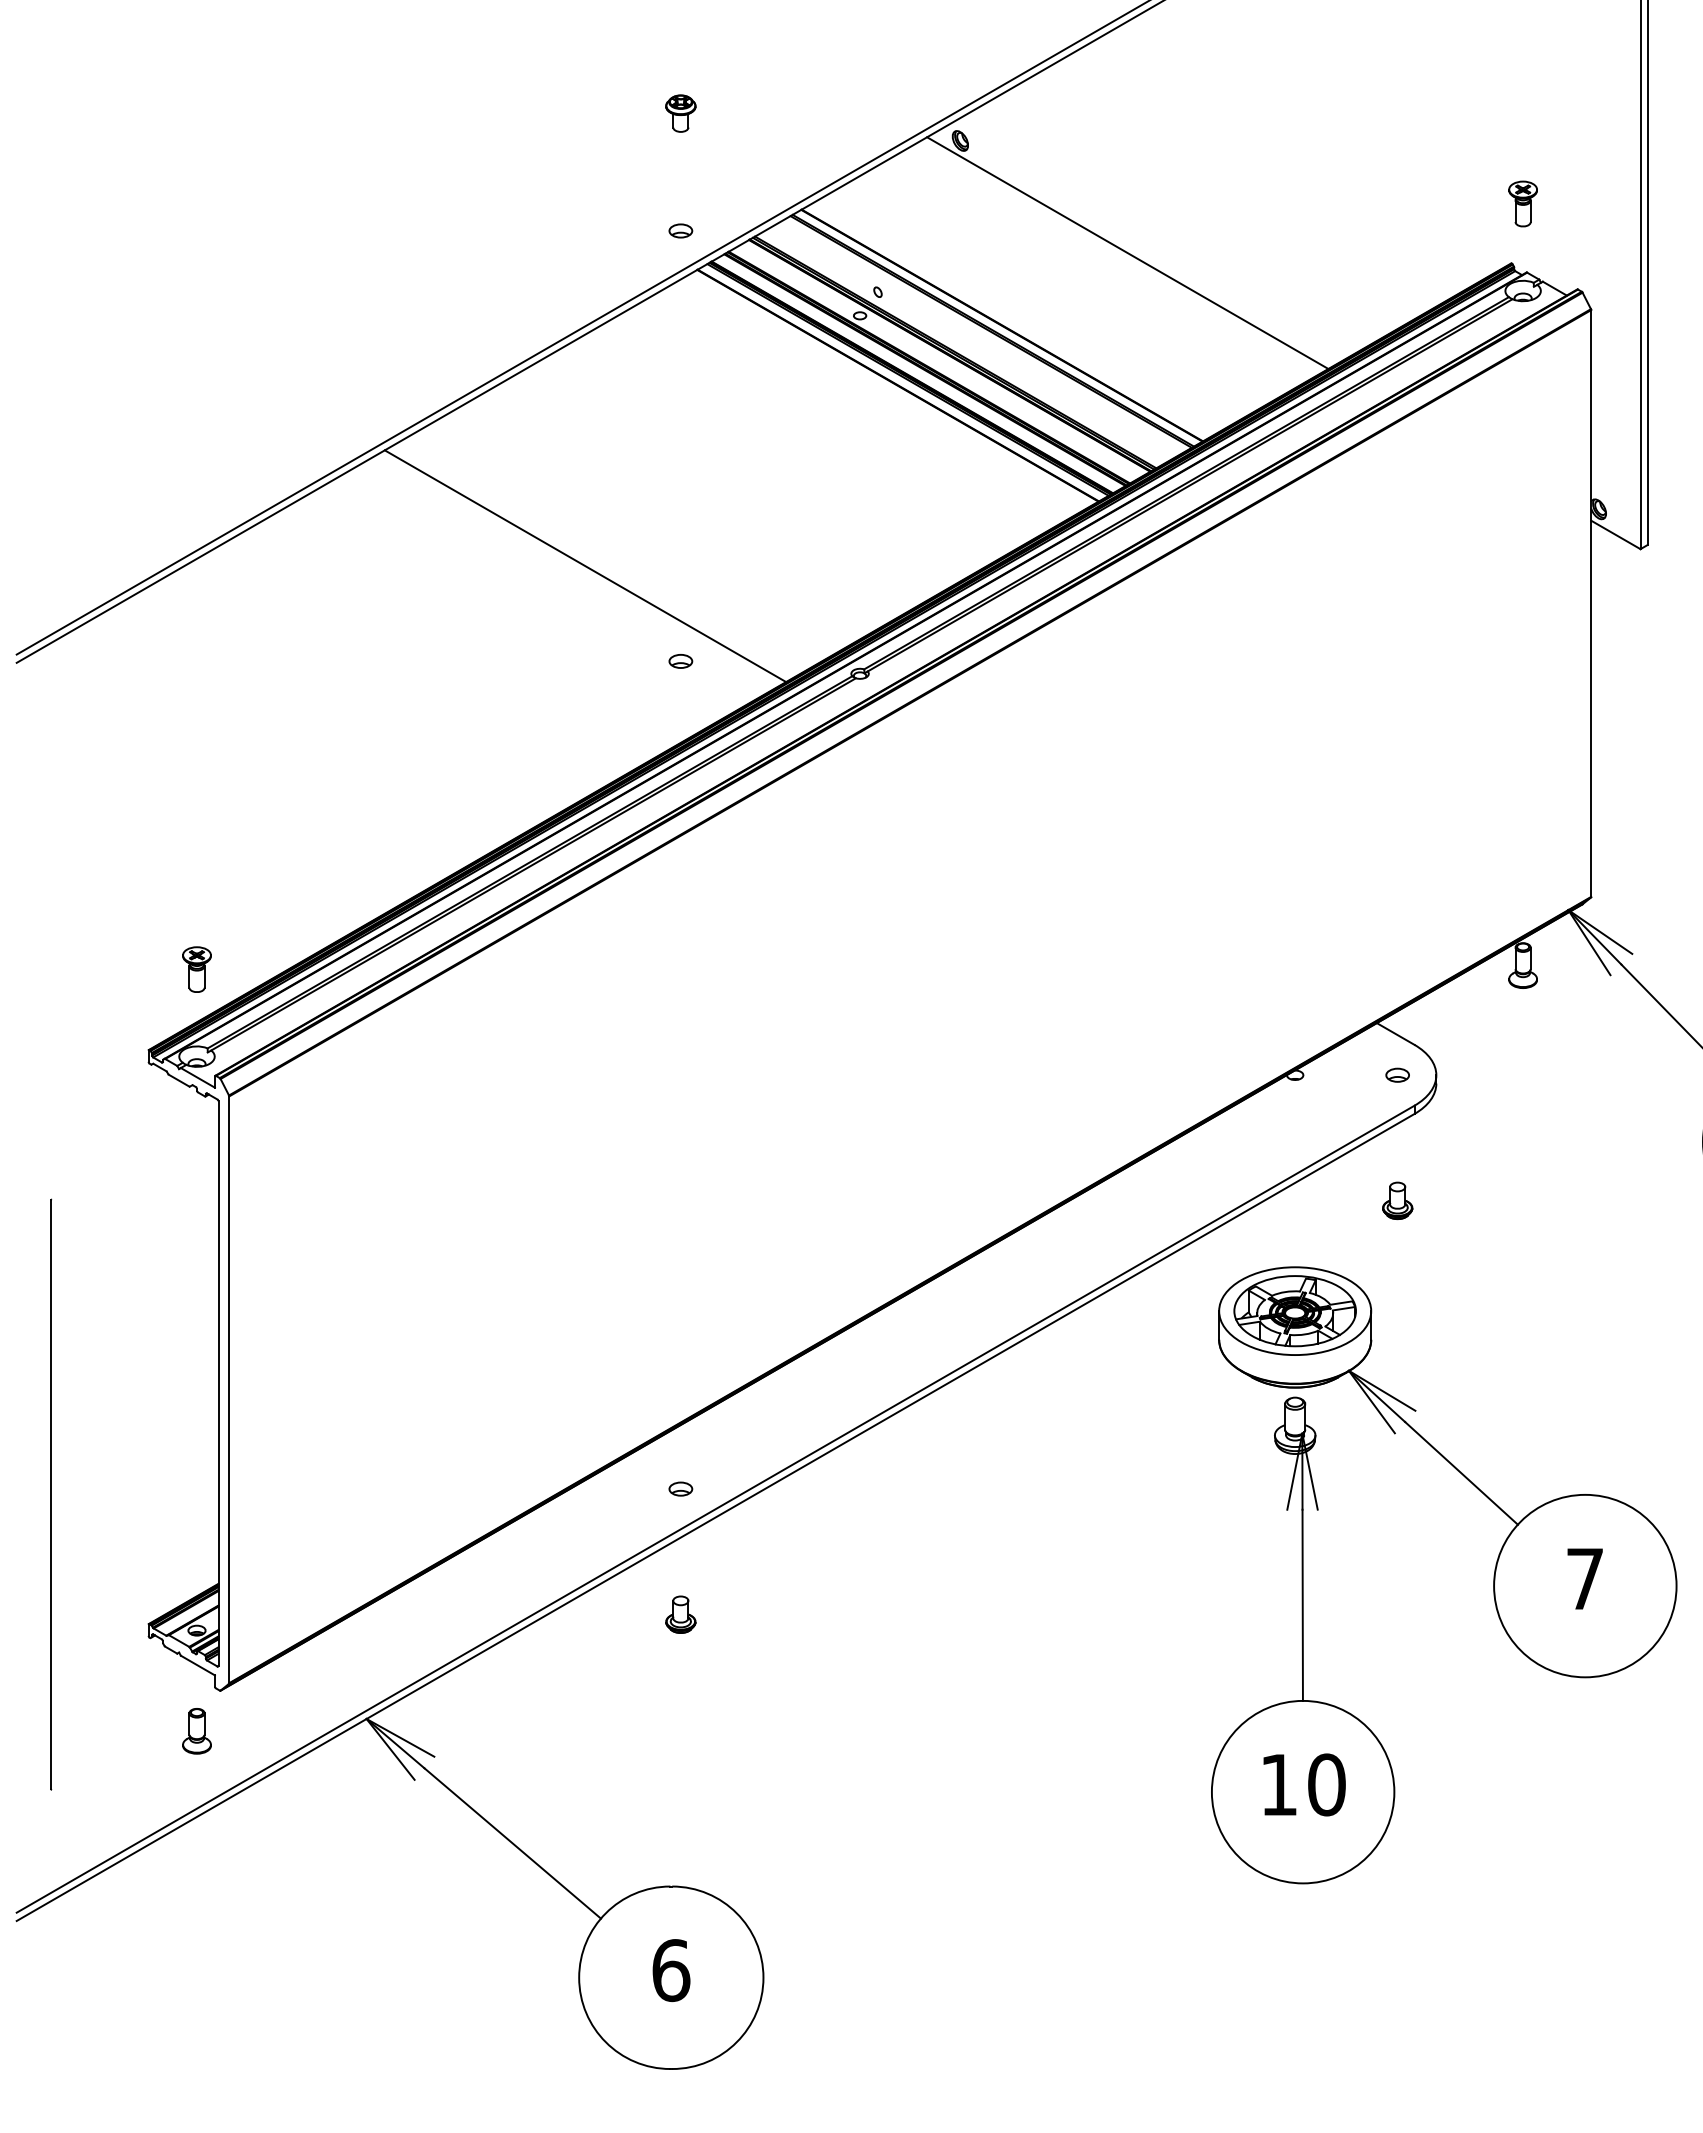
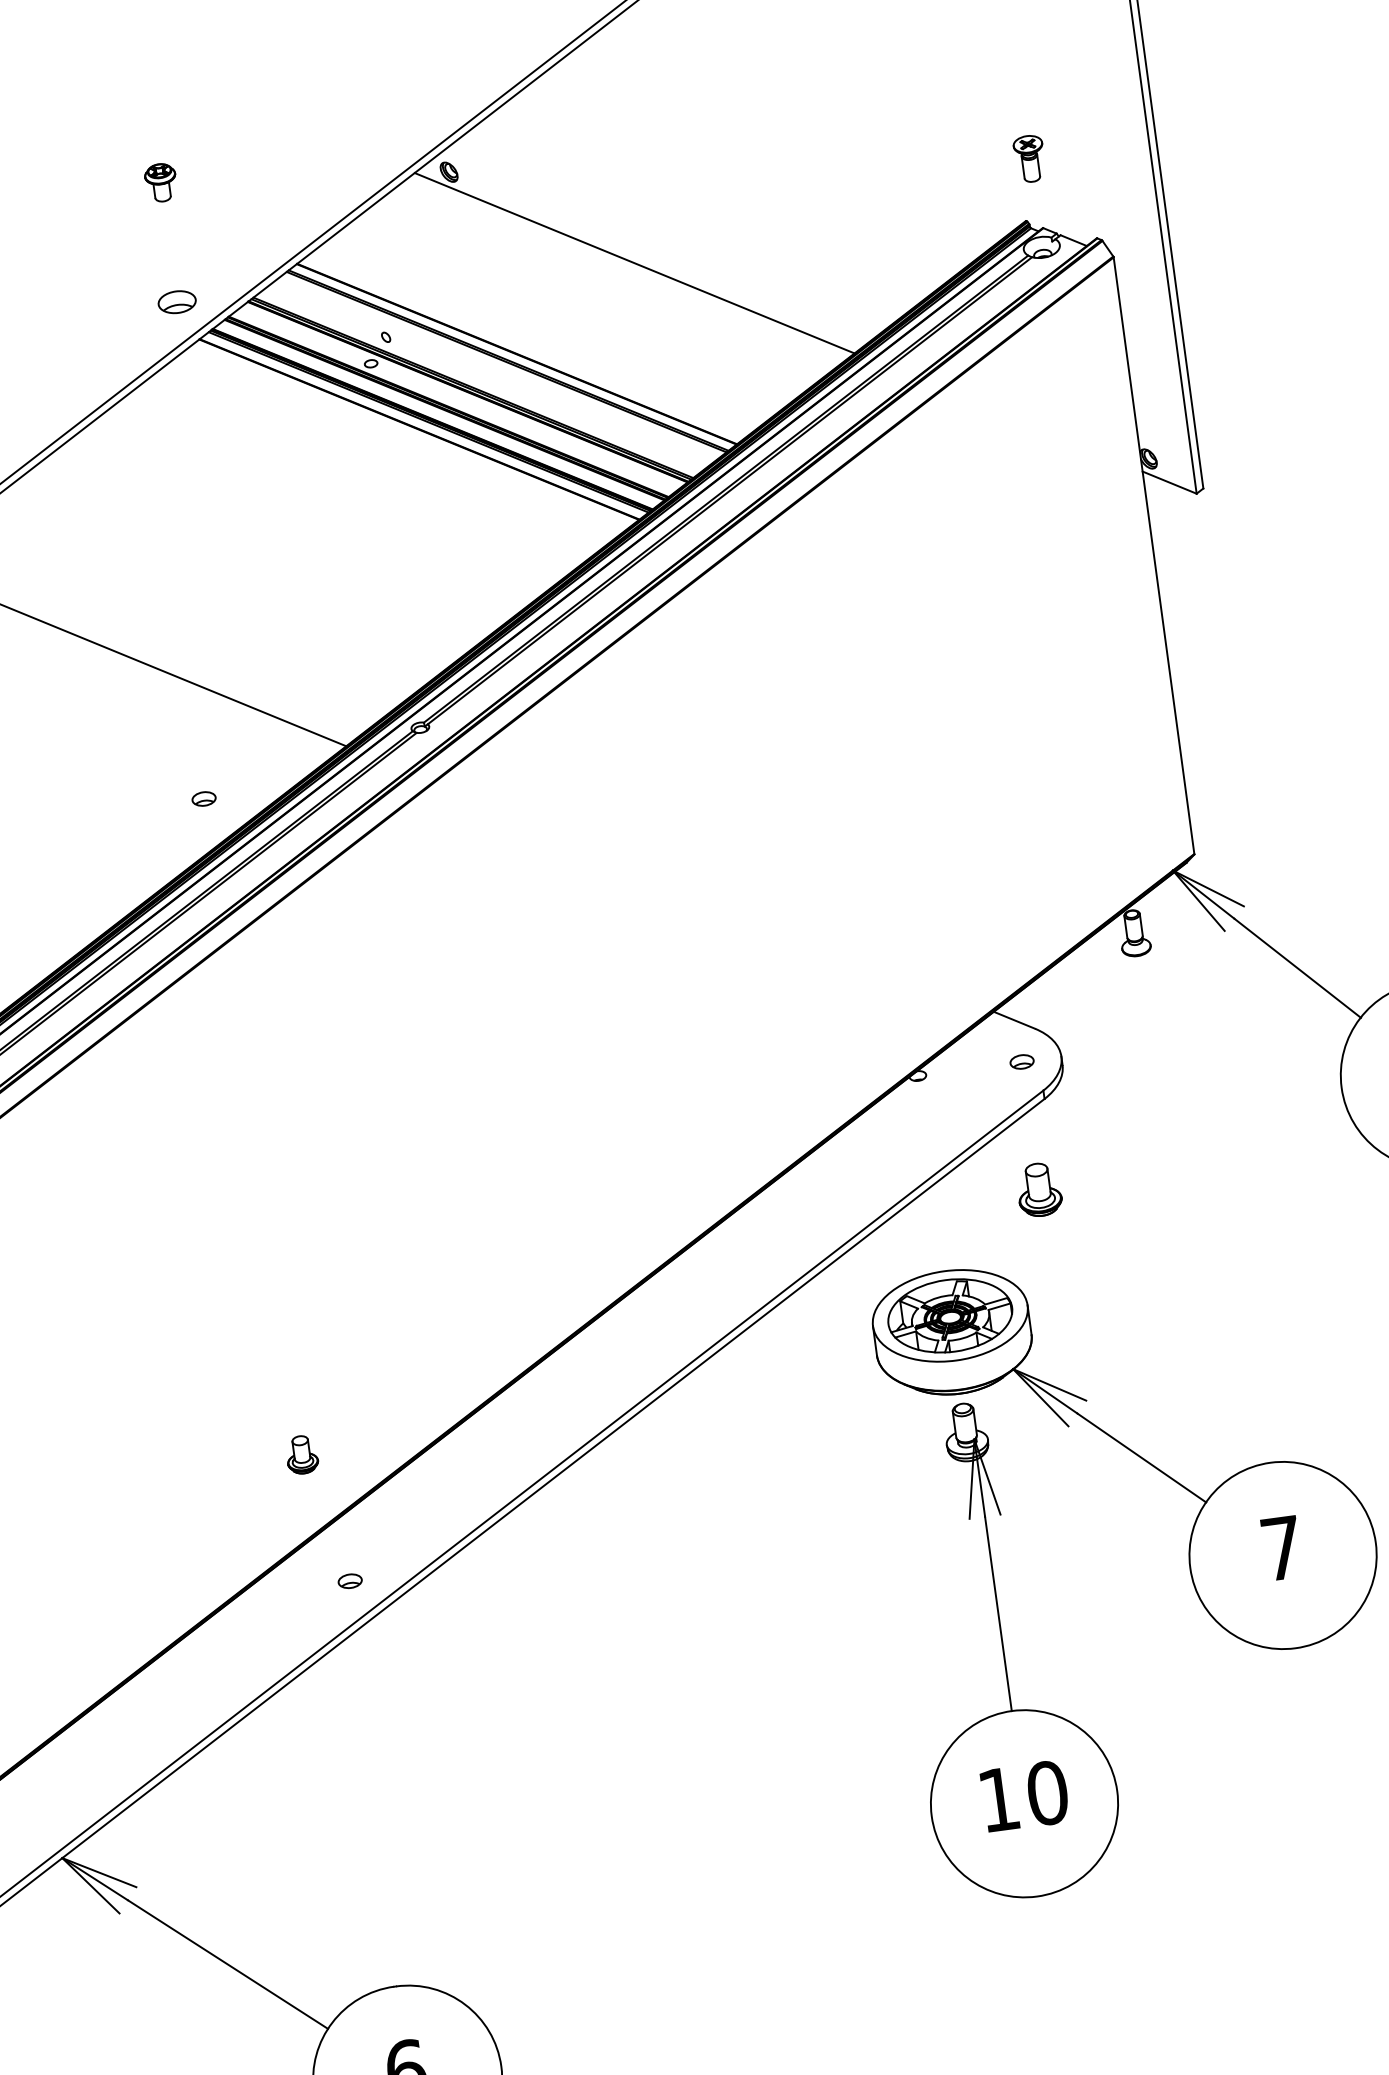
part: (680, 230) -> (176, 301), size x1.6
part: (680, 661) -> (203, 799), moved
part: (1397, 1200) -> (1039, 1189), size x1.4
part: (680, 1614) -> (301, 1454), moved

